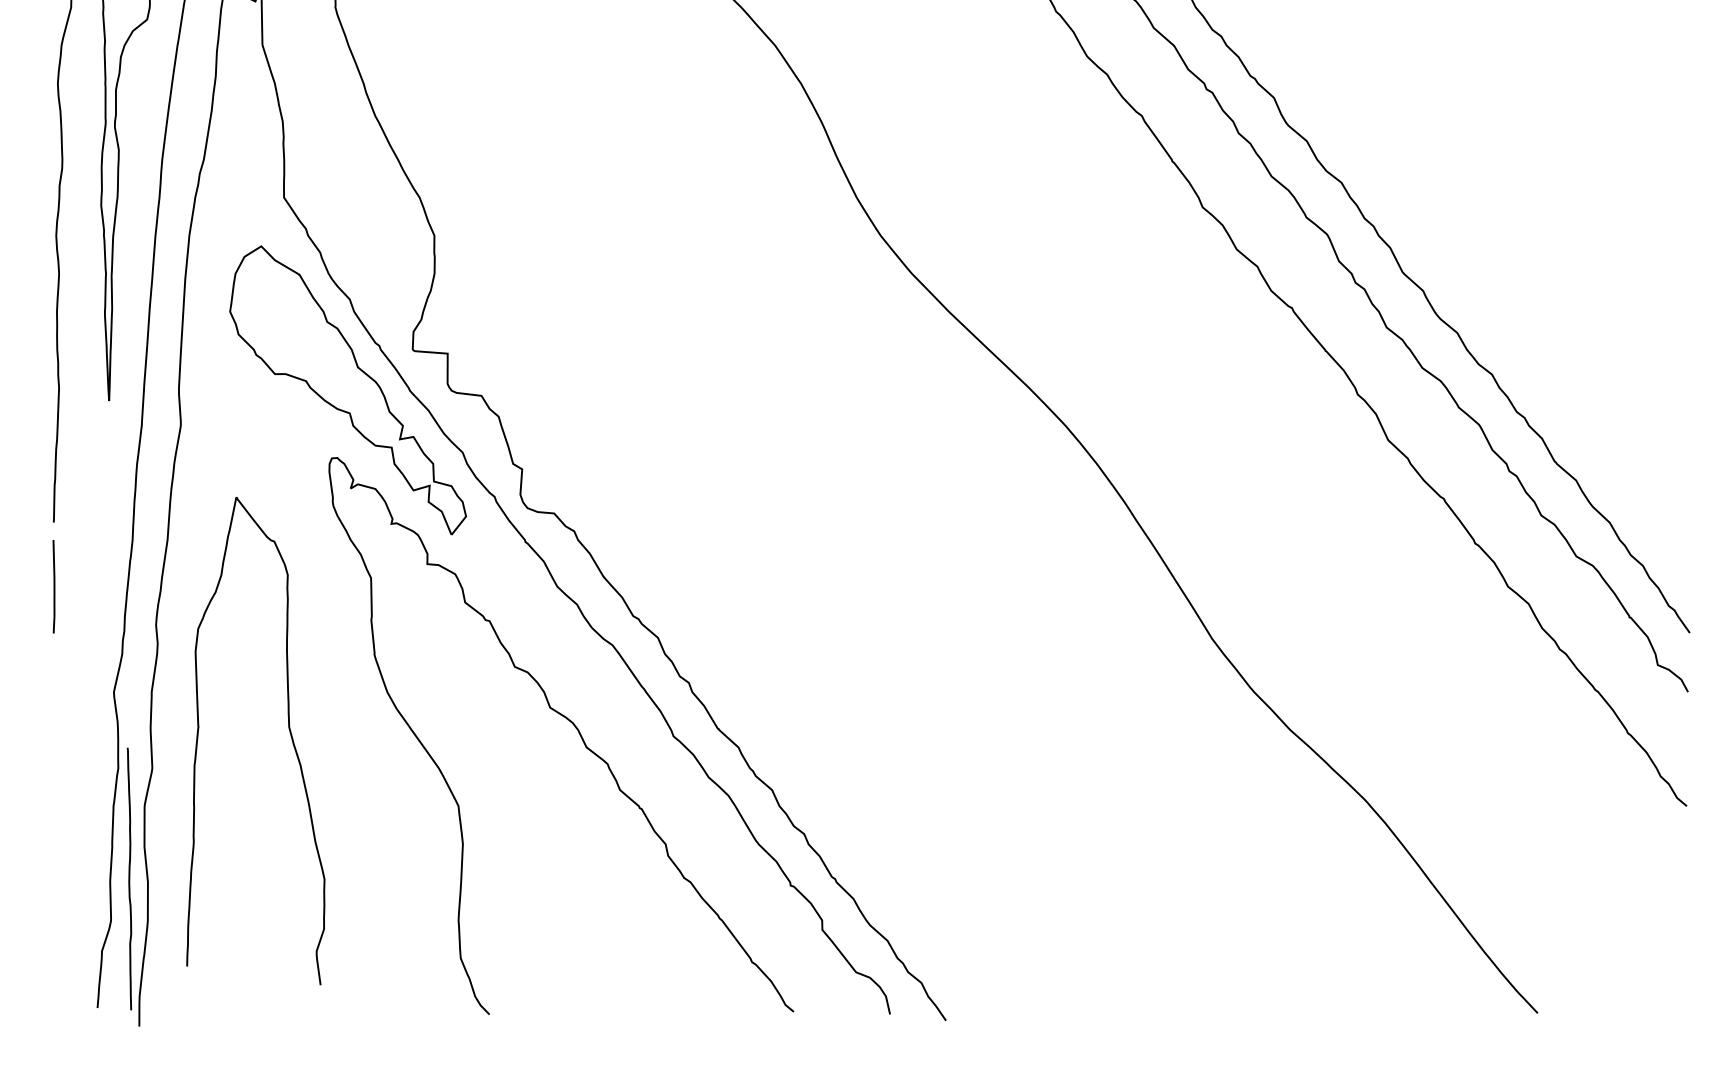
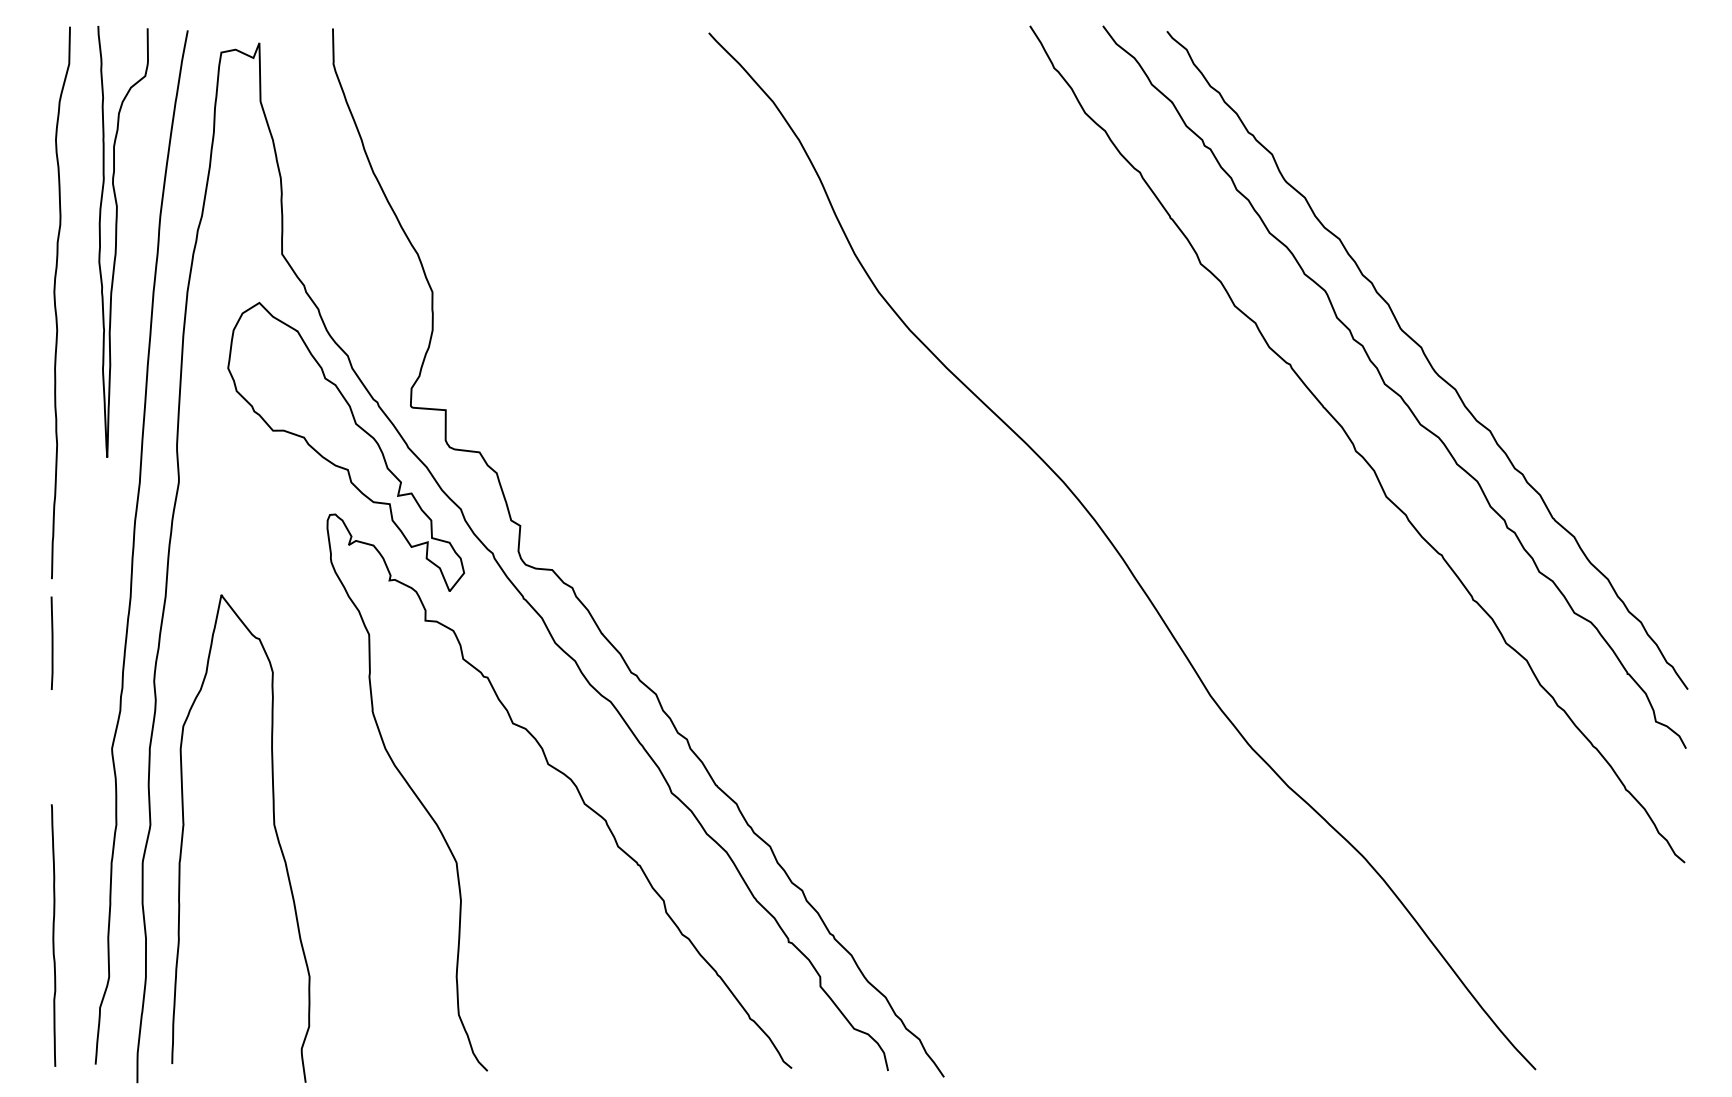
curve: (289, 732) -> (274, 830), moved
curve: (129, 878) -> (53, 935), moved

